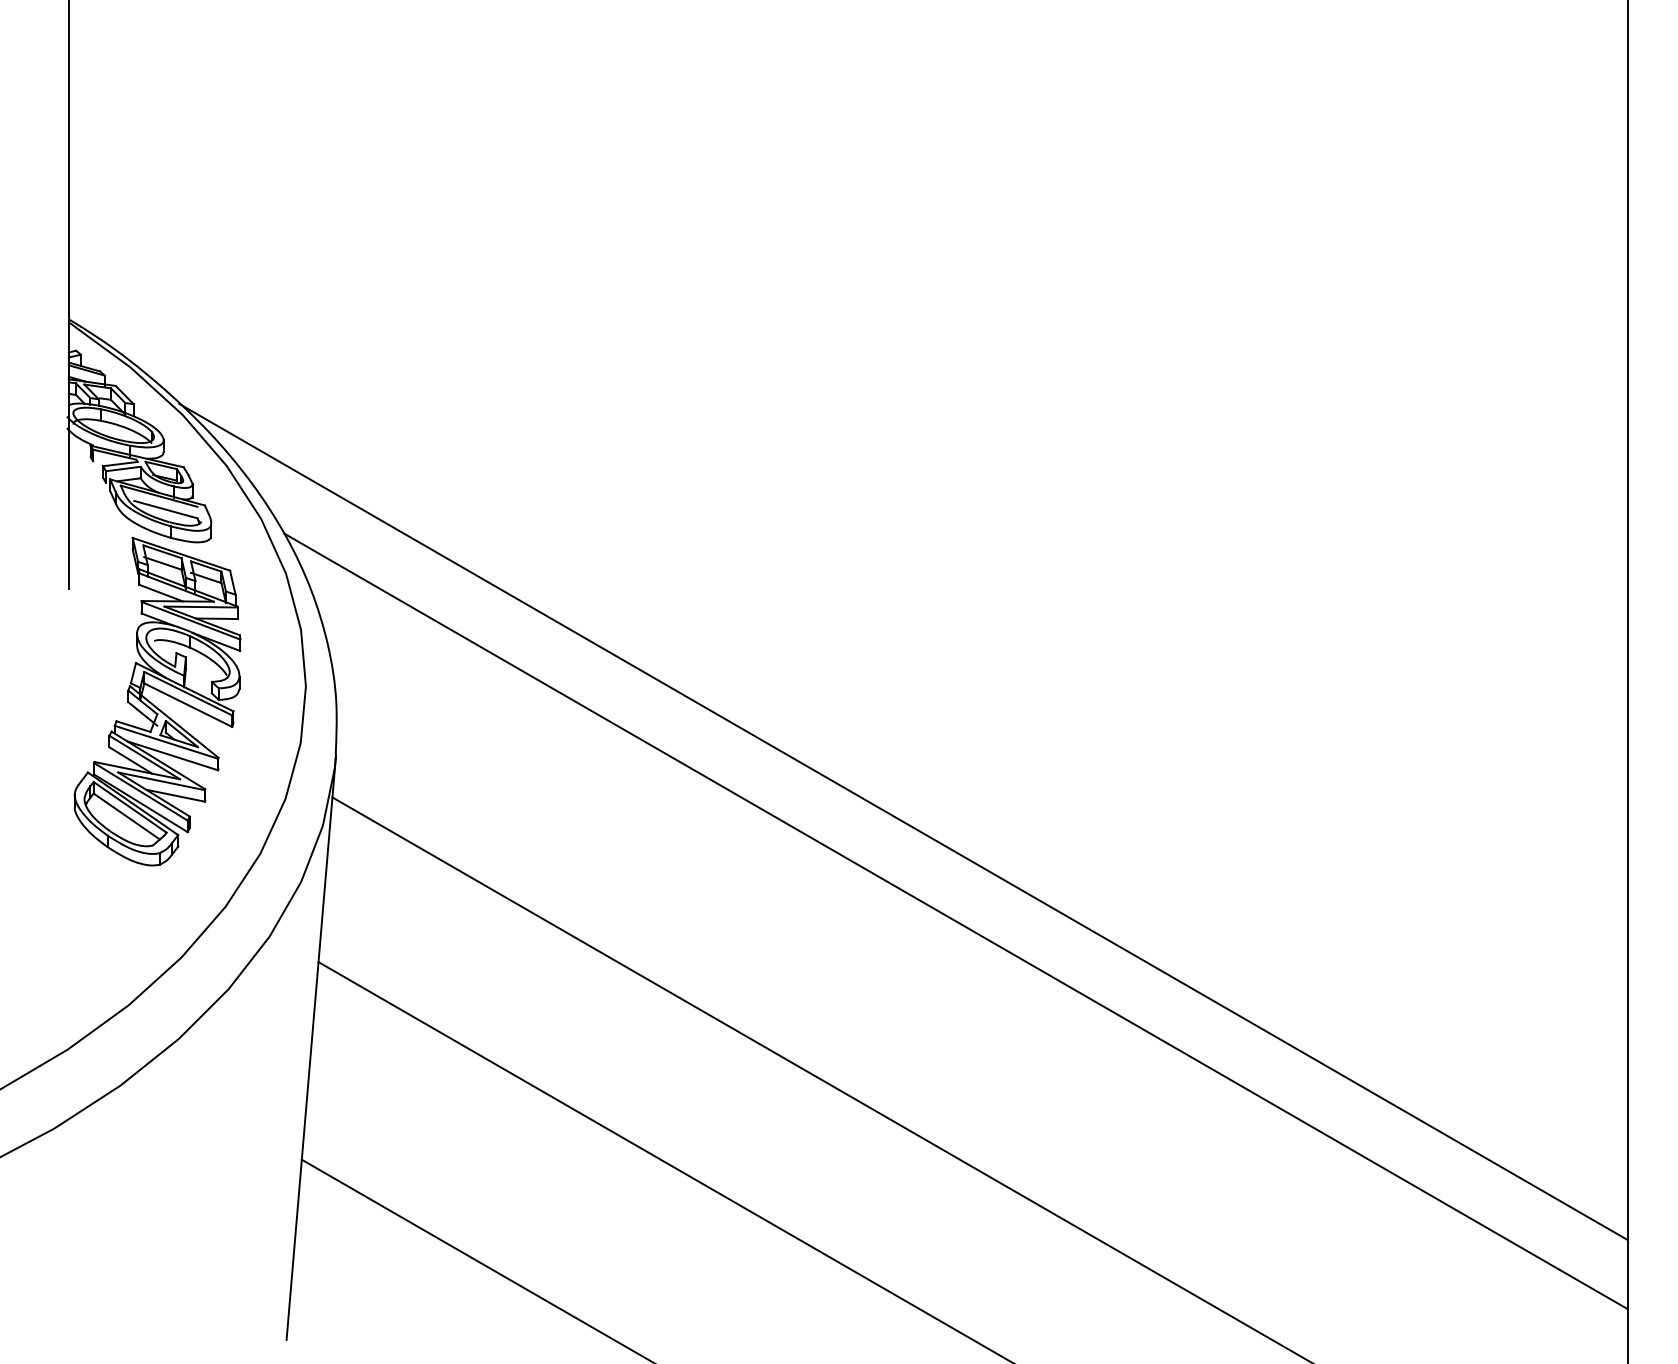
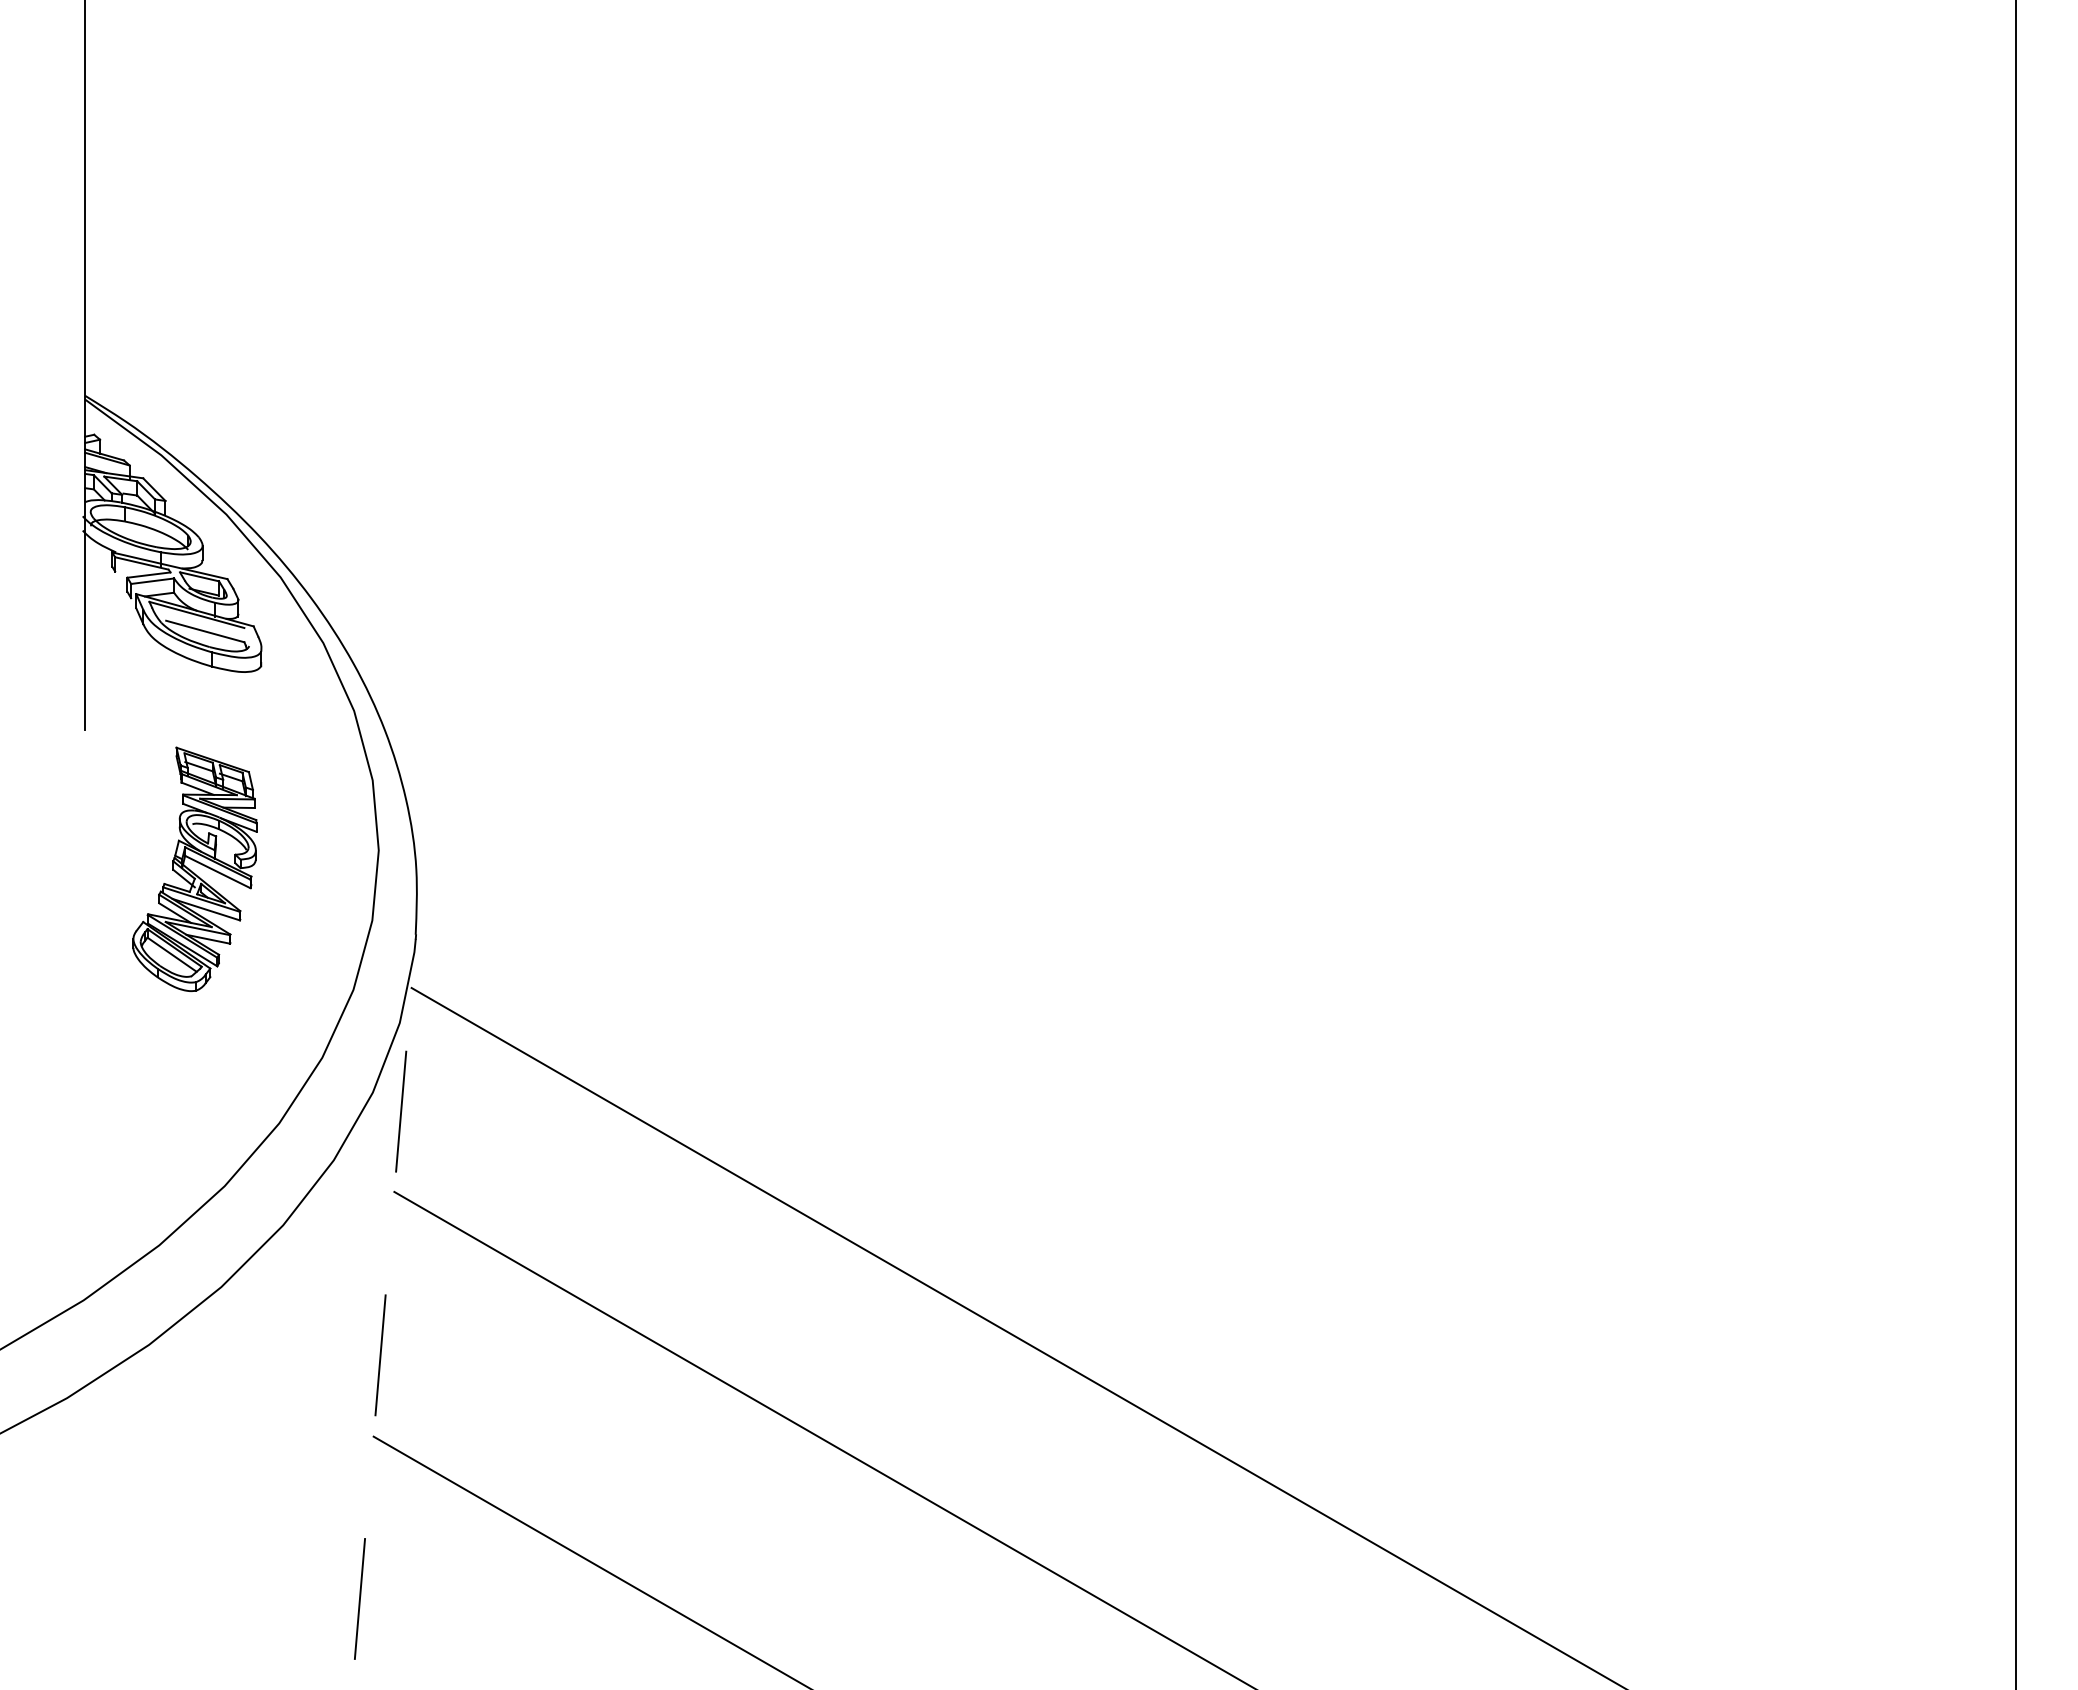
part: (157, 701) -> (194, 869), size x0.6
line: (903, 822) -> (1118, 1018), removed
line: (955, 921) -> (1183, 1141), removed
line: (311, 1048) -> (385, 1299), solid -> dashed

